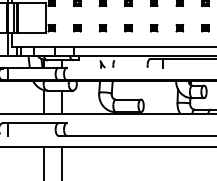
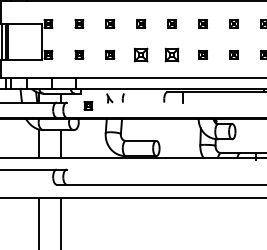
part: (128, 27) -> (141, 54), size x1.6
part: (154, 27) -> (172, 54), size x1.6
part: (84, 70) -> (88, 105), added

